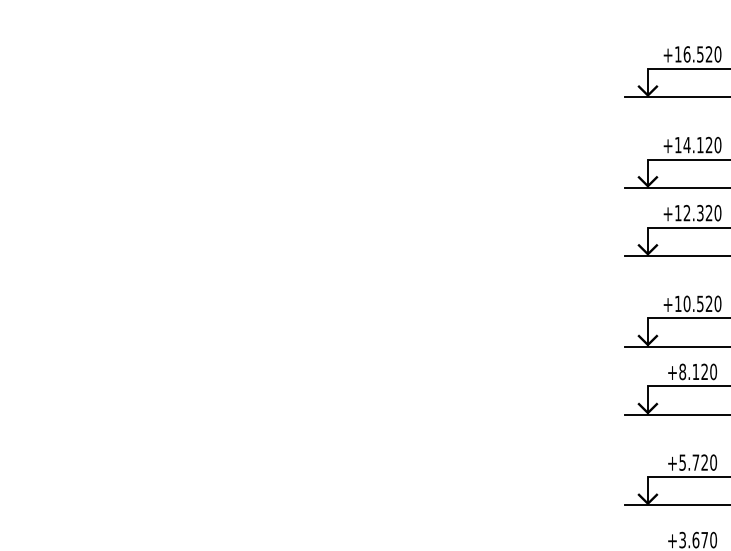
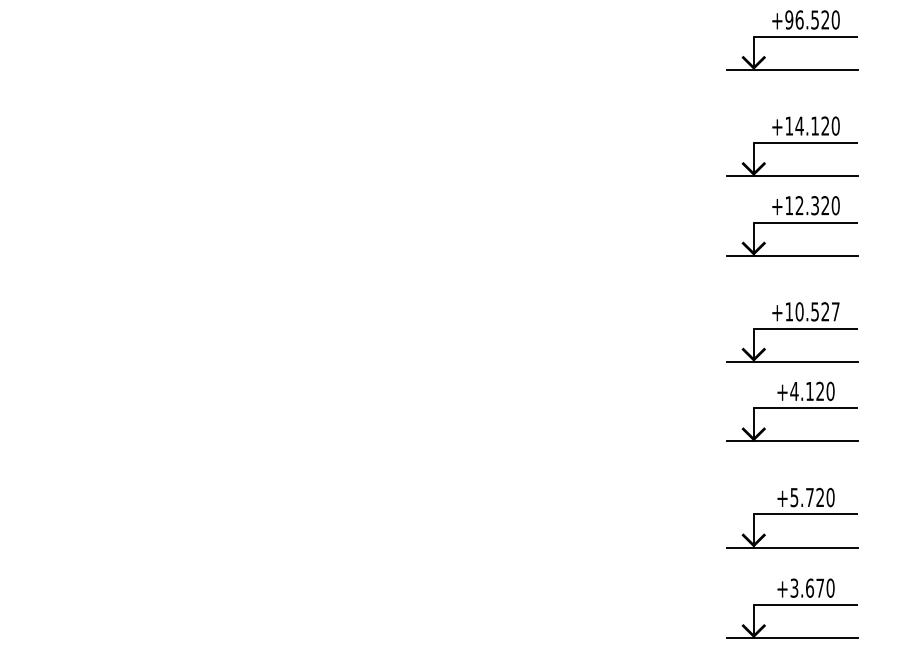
text: (678, 54) -> (789, 19), +16.520 -> +96.520
text: (717, 303) -> (835, 311), +10.520 -> +10.527
text: (682, 371) -> (794, 391), +8.120 -> +4.120

